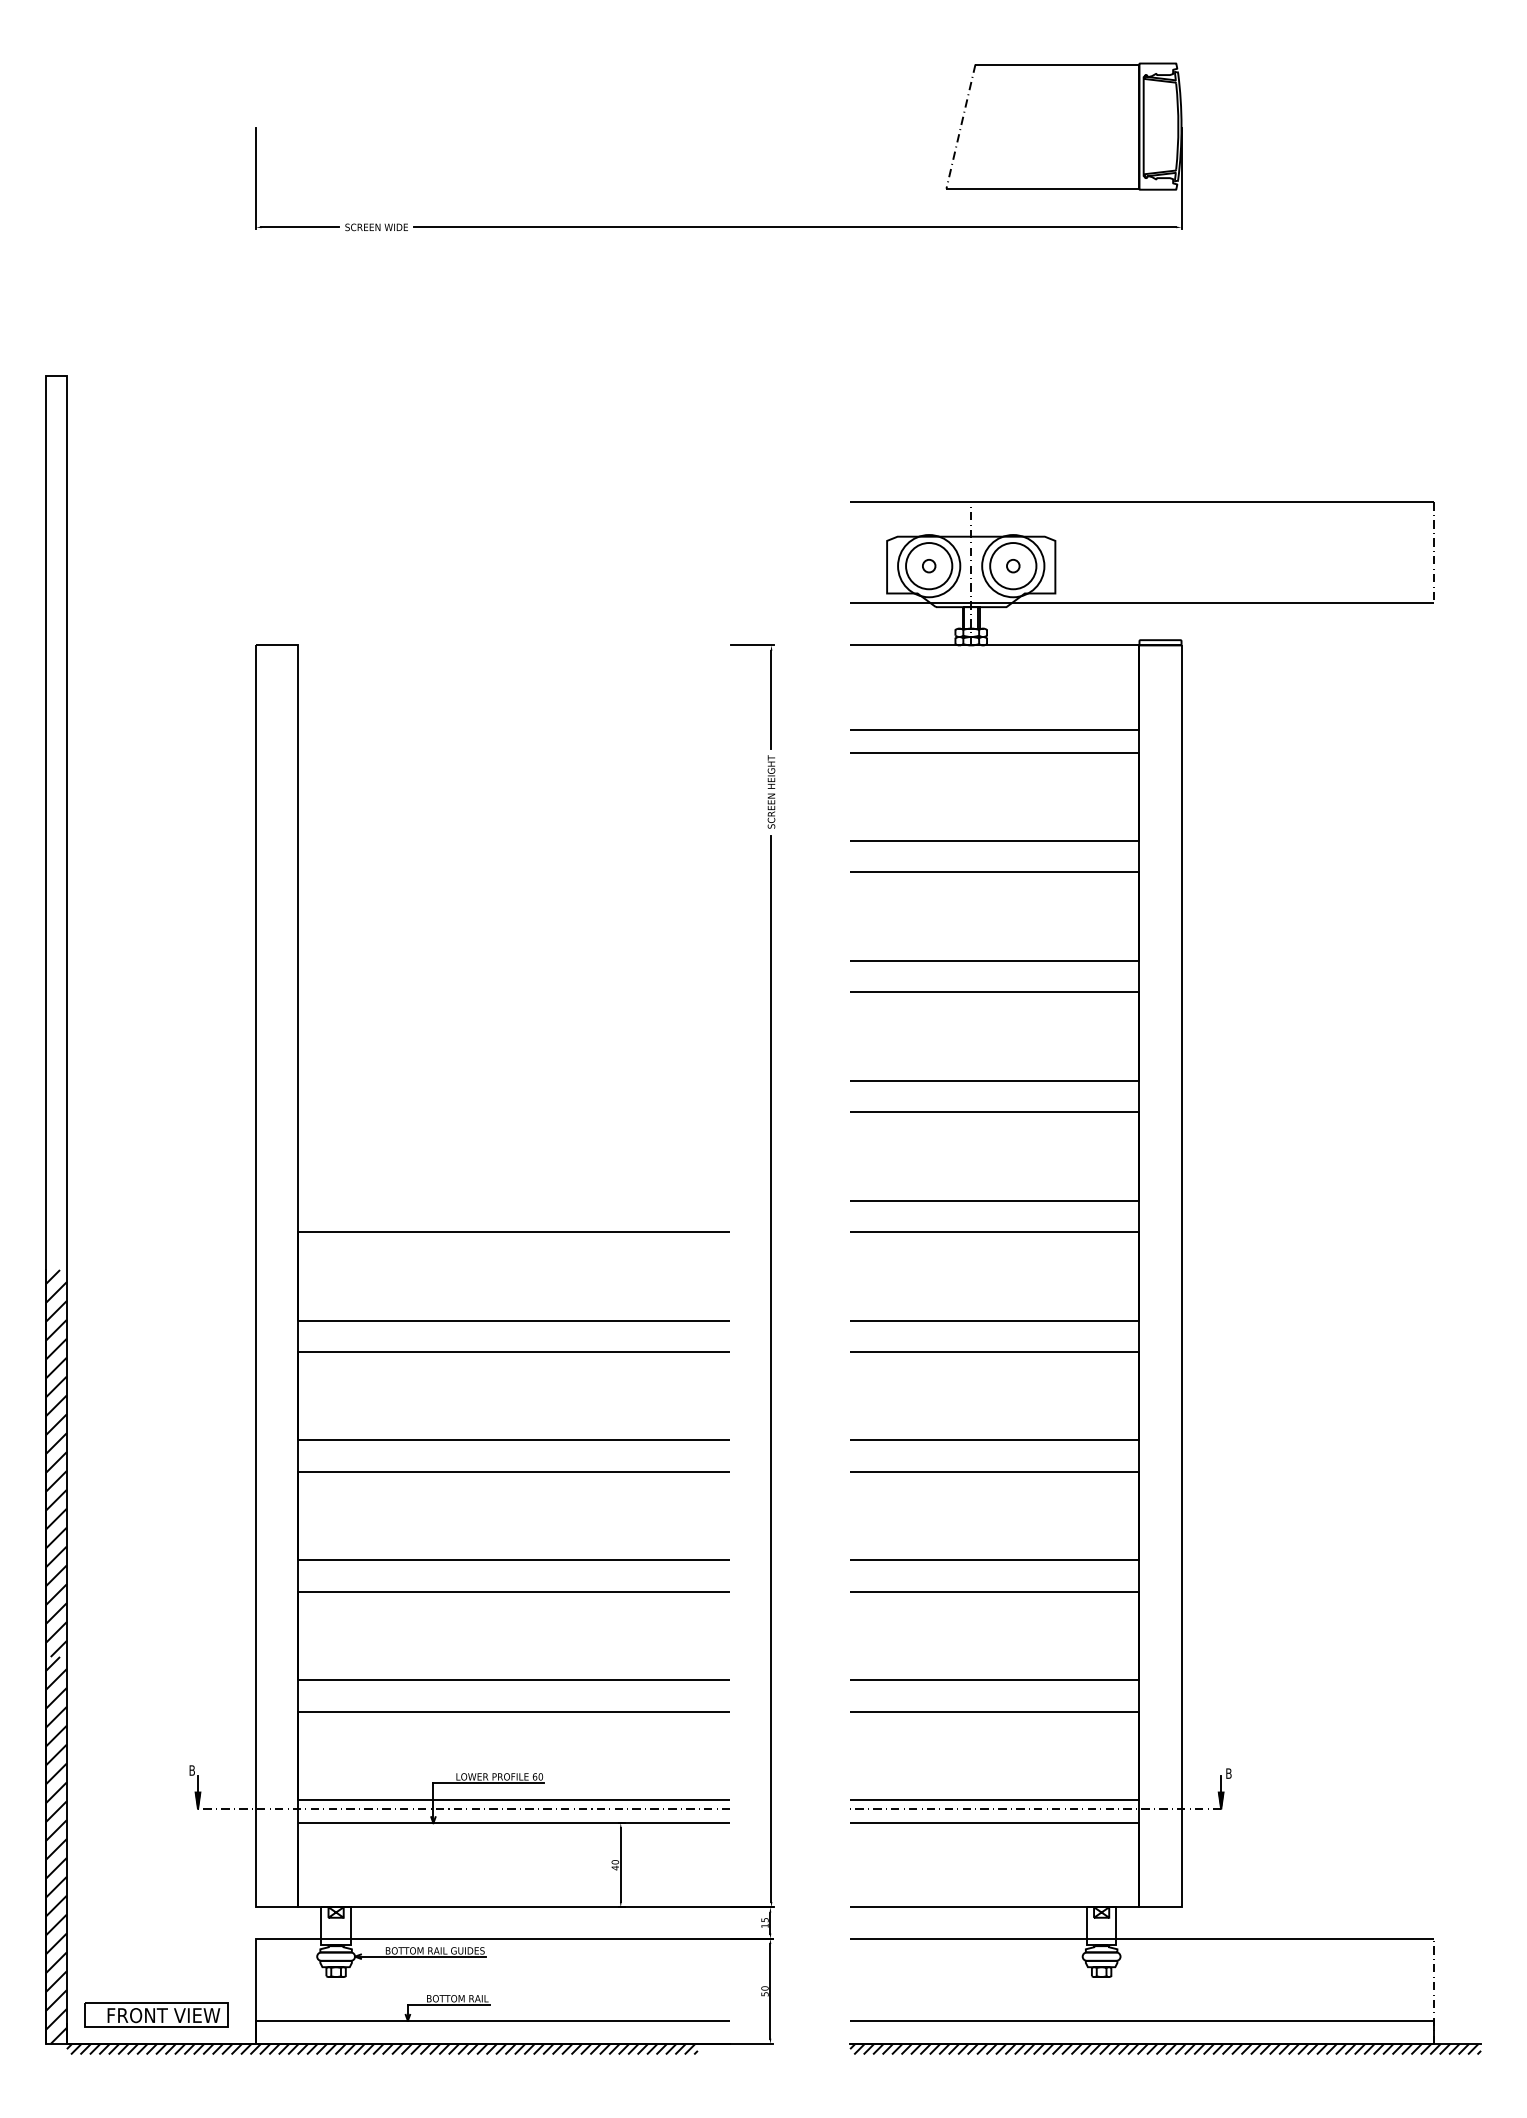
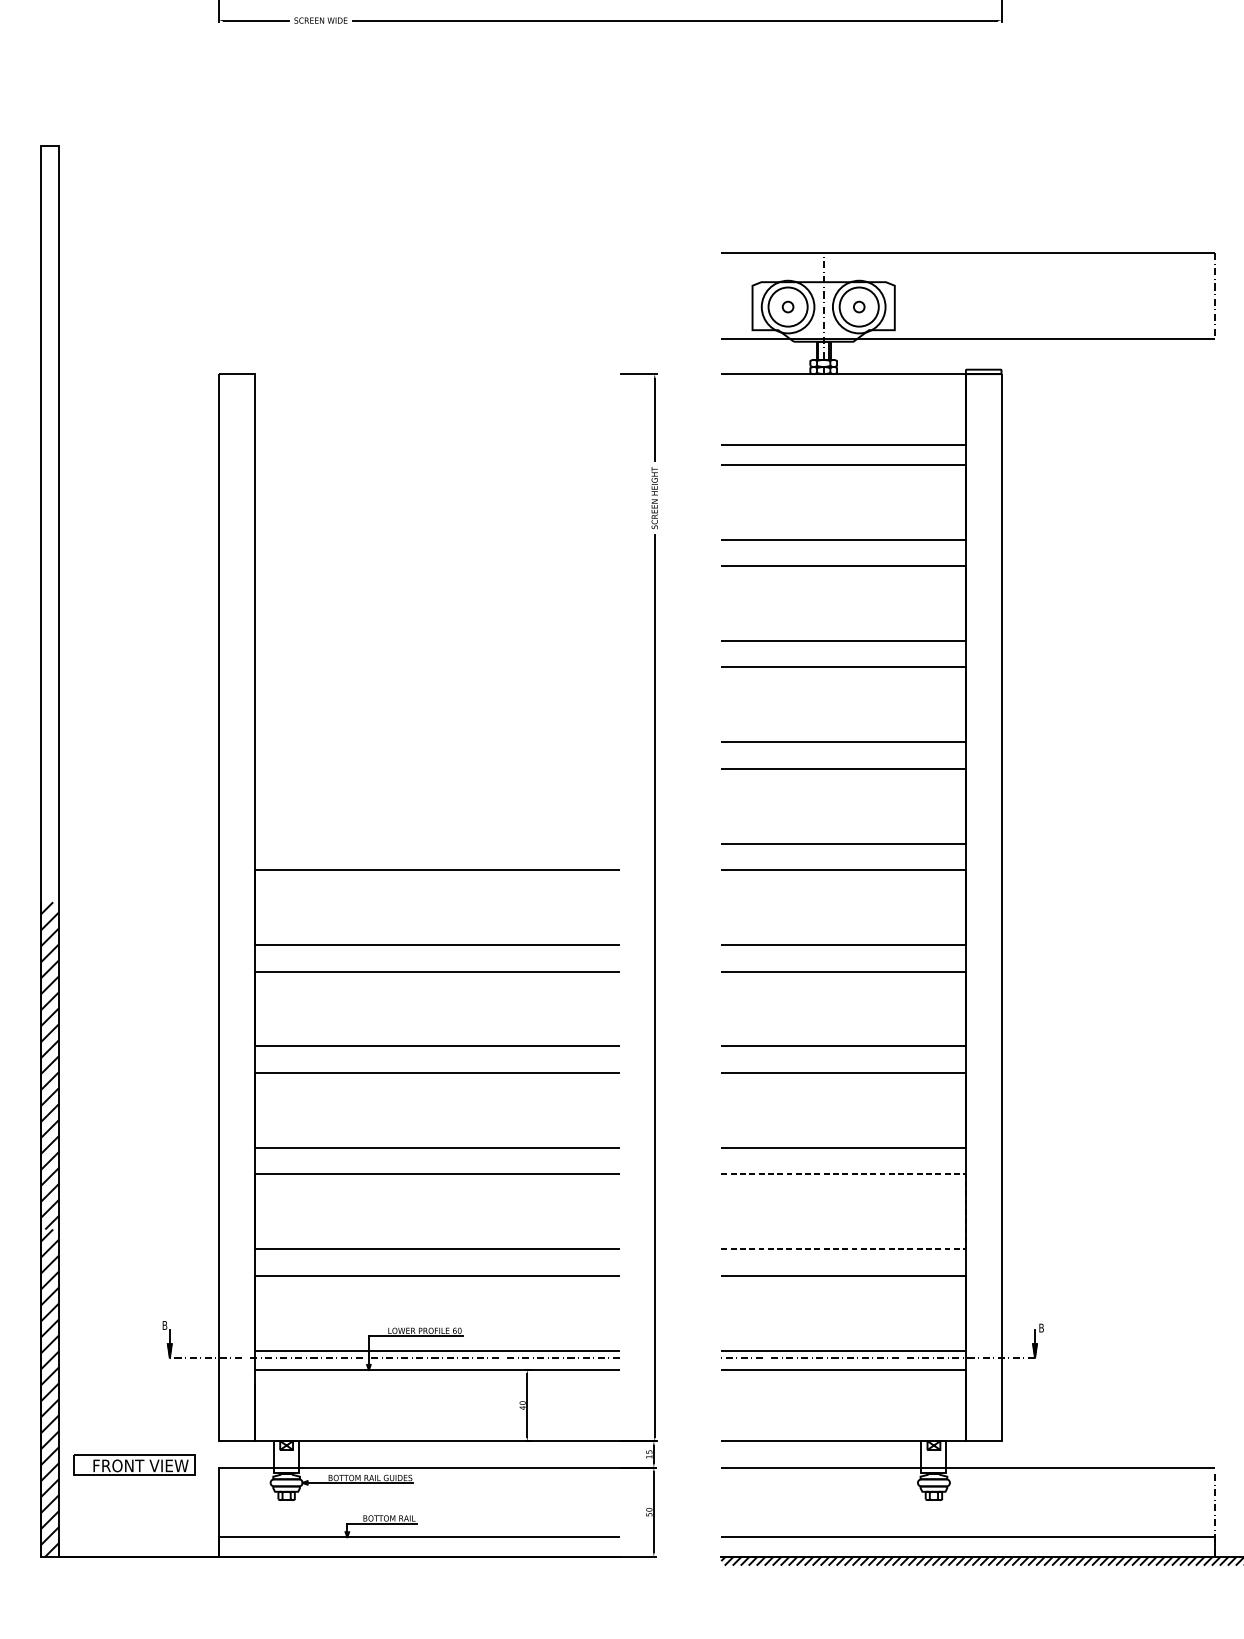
line: (1139, 1635) -> (965, 1211), solid -> dashed
part: (156, 2014) -> (134, 1465), moved
hatch: (381, 2048) -> (324, 1560), removed

